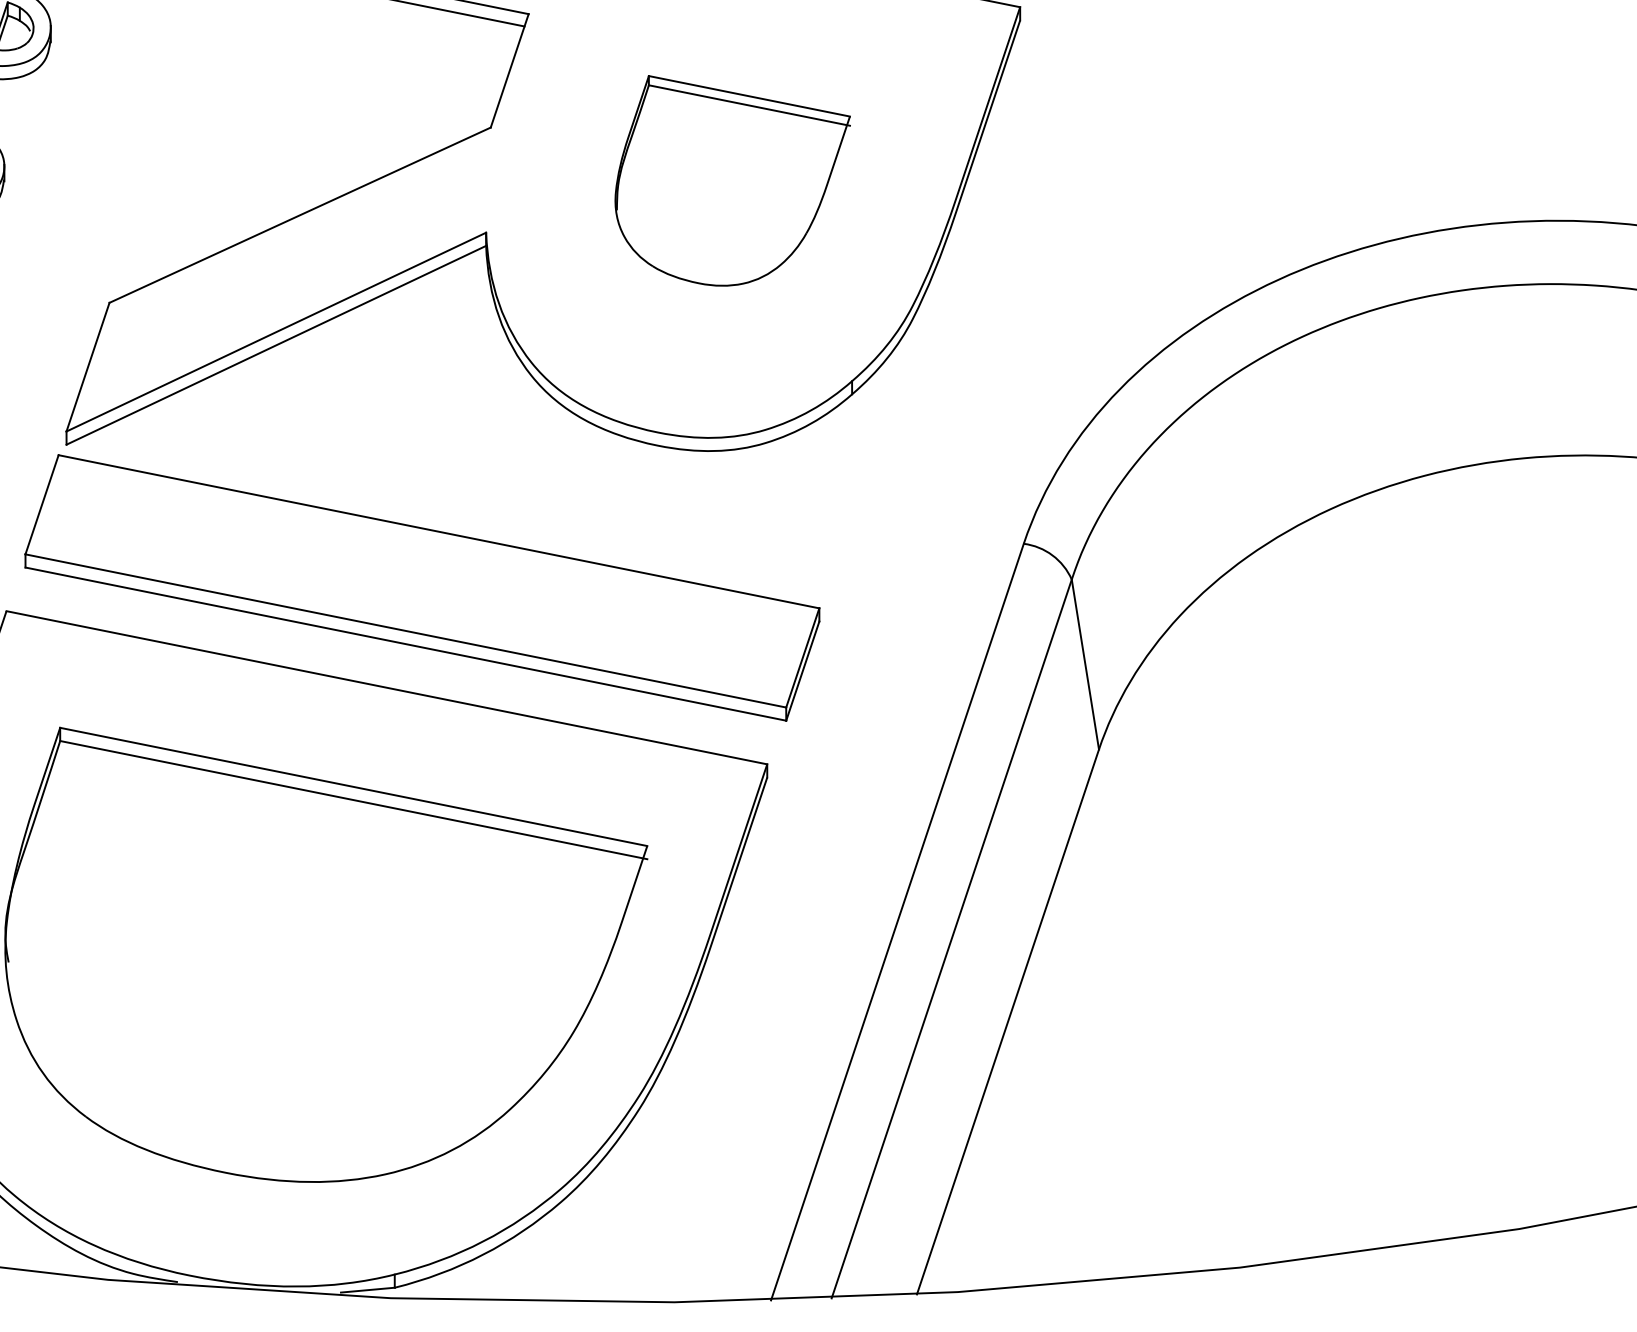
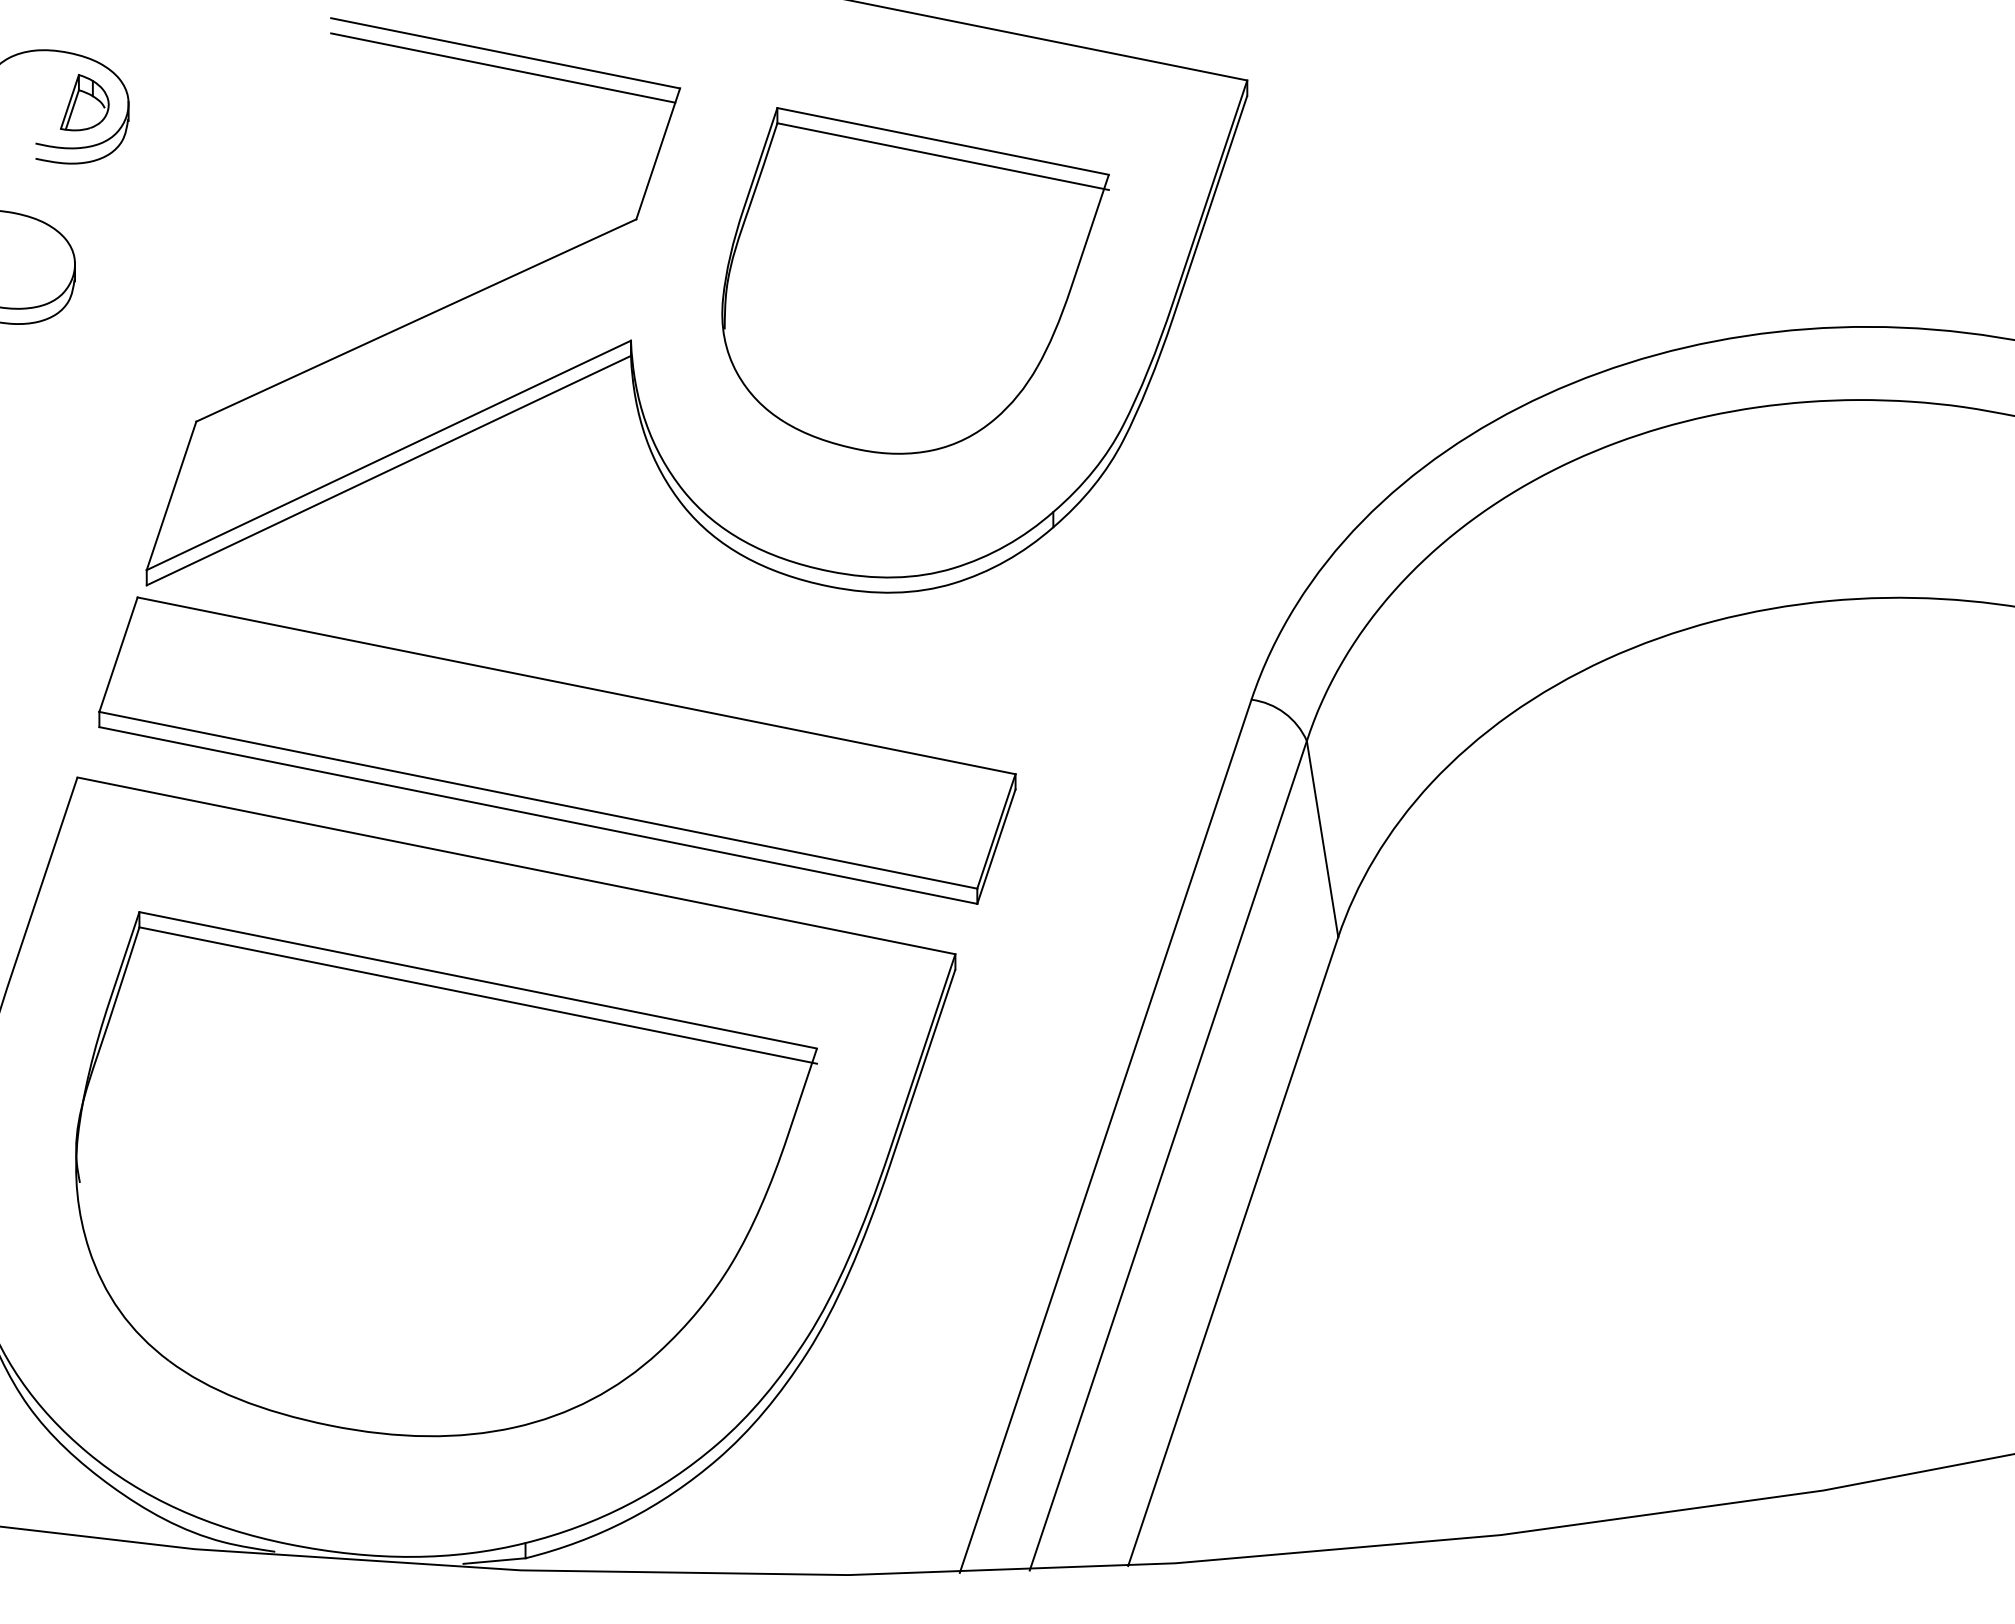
part: (732, 180) -> (915, 280), size x1.43

